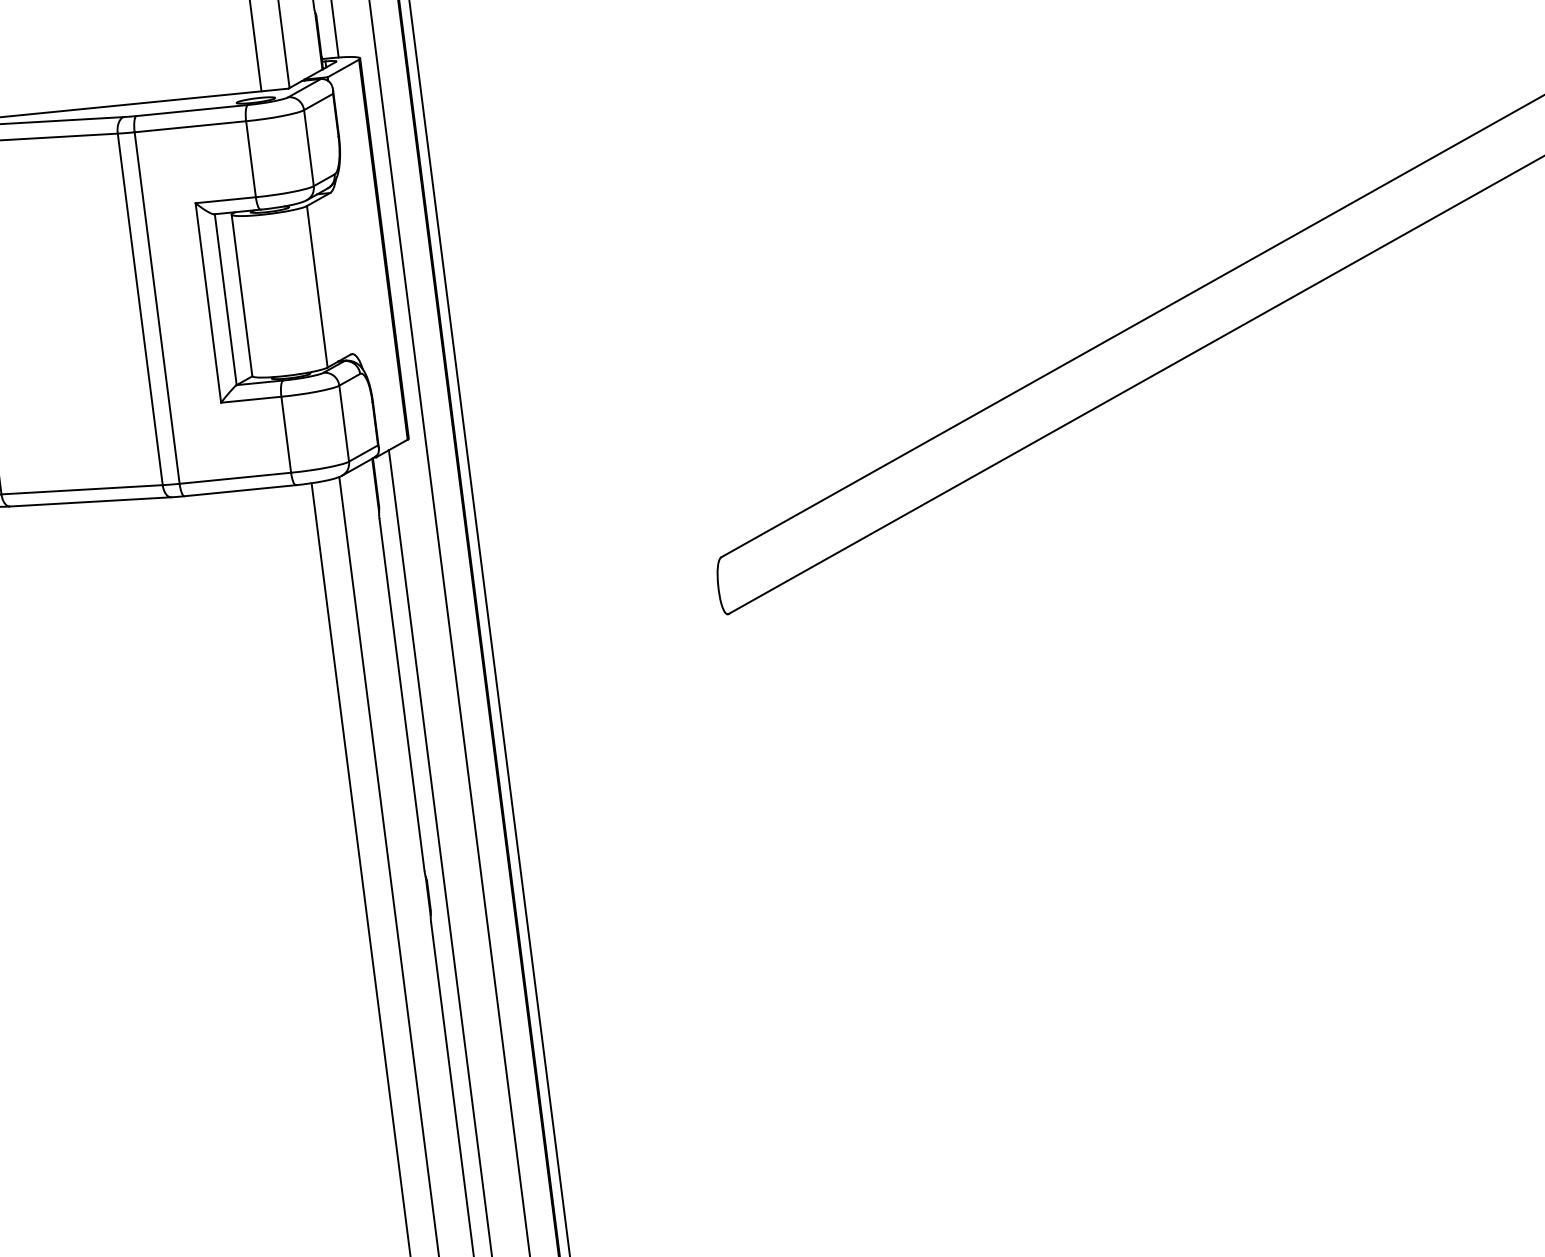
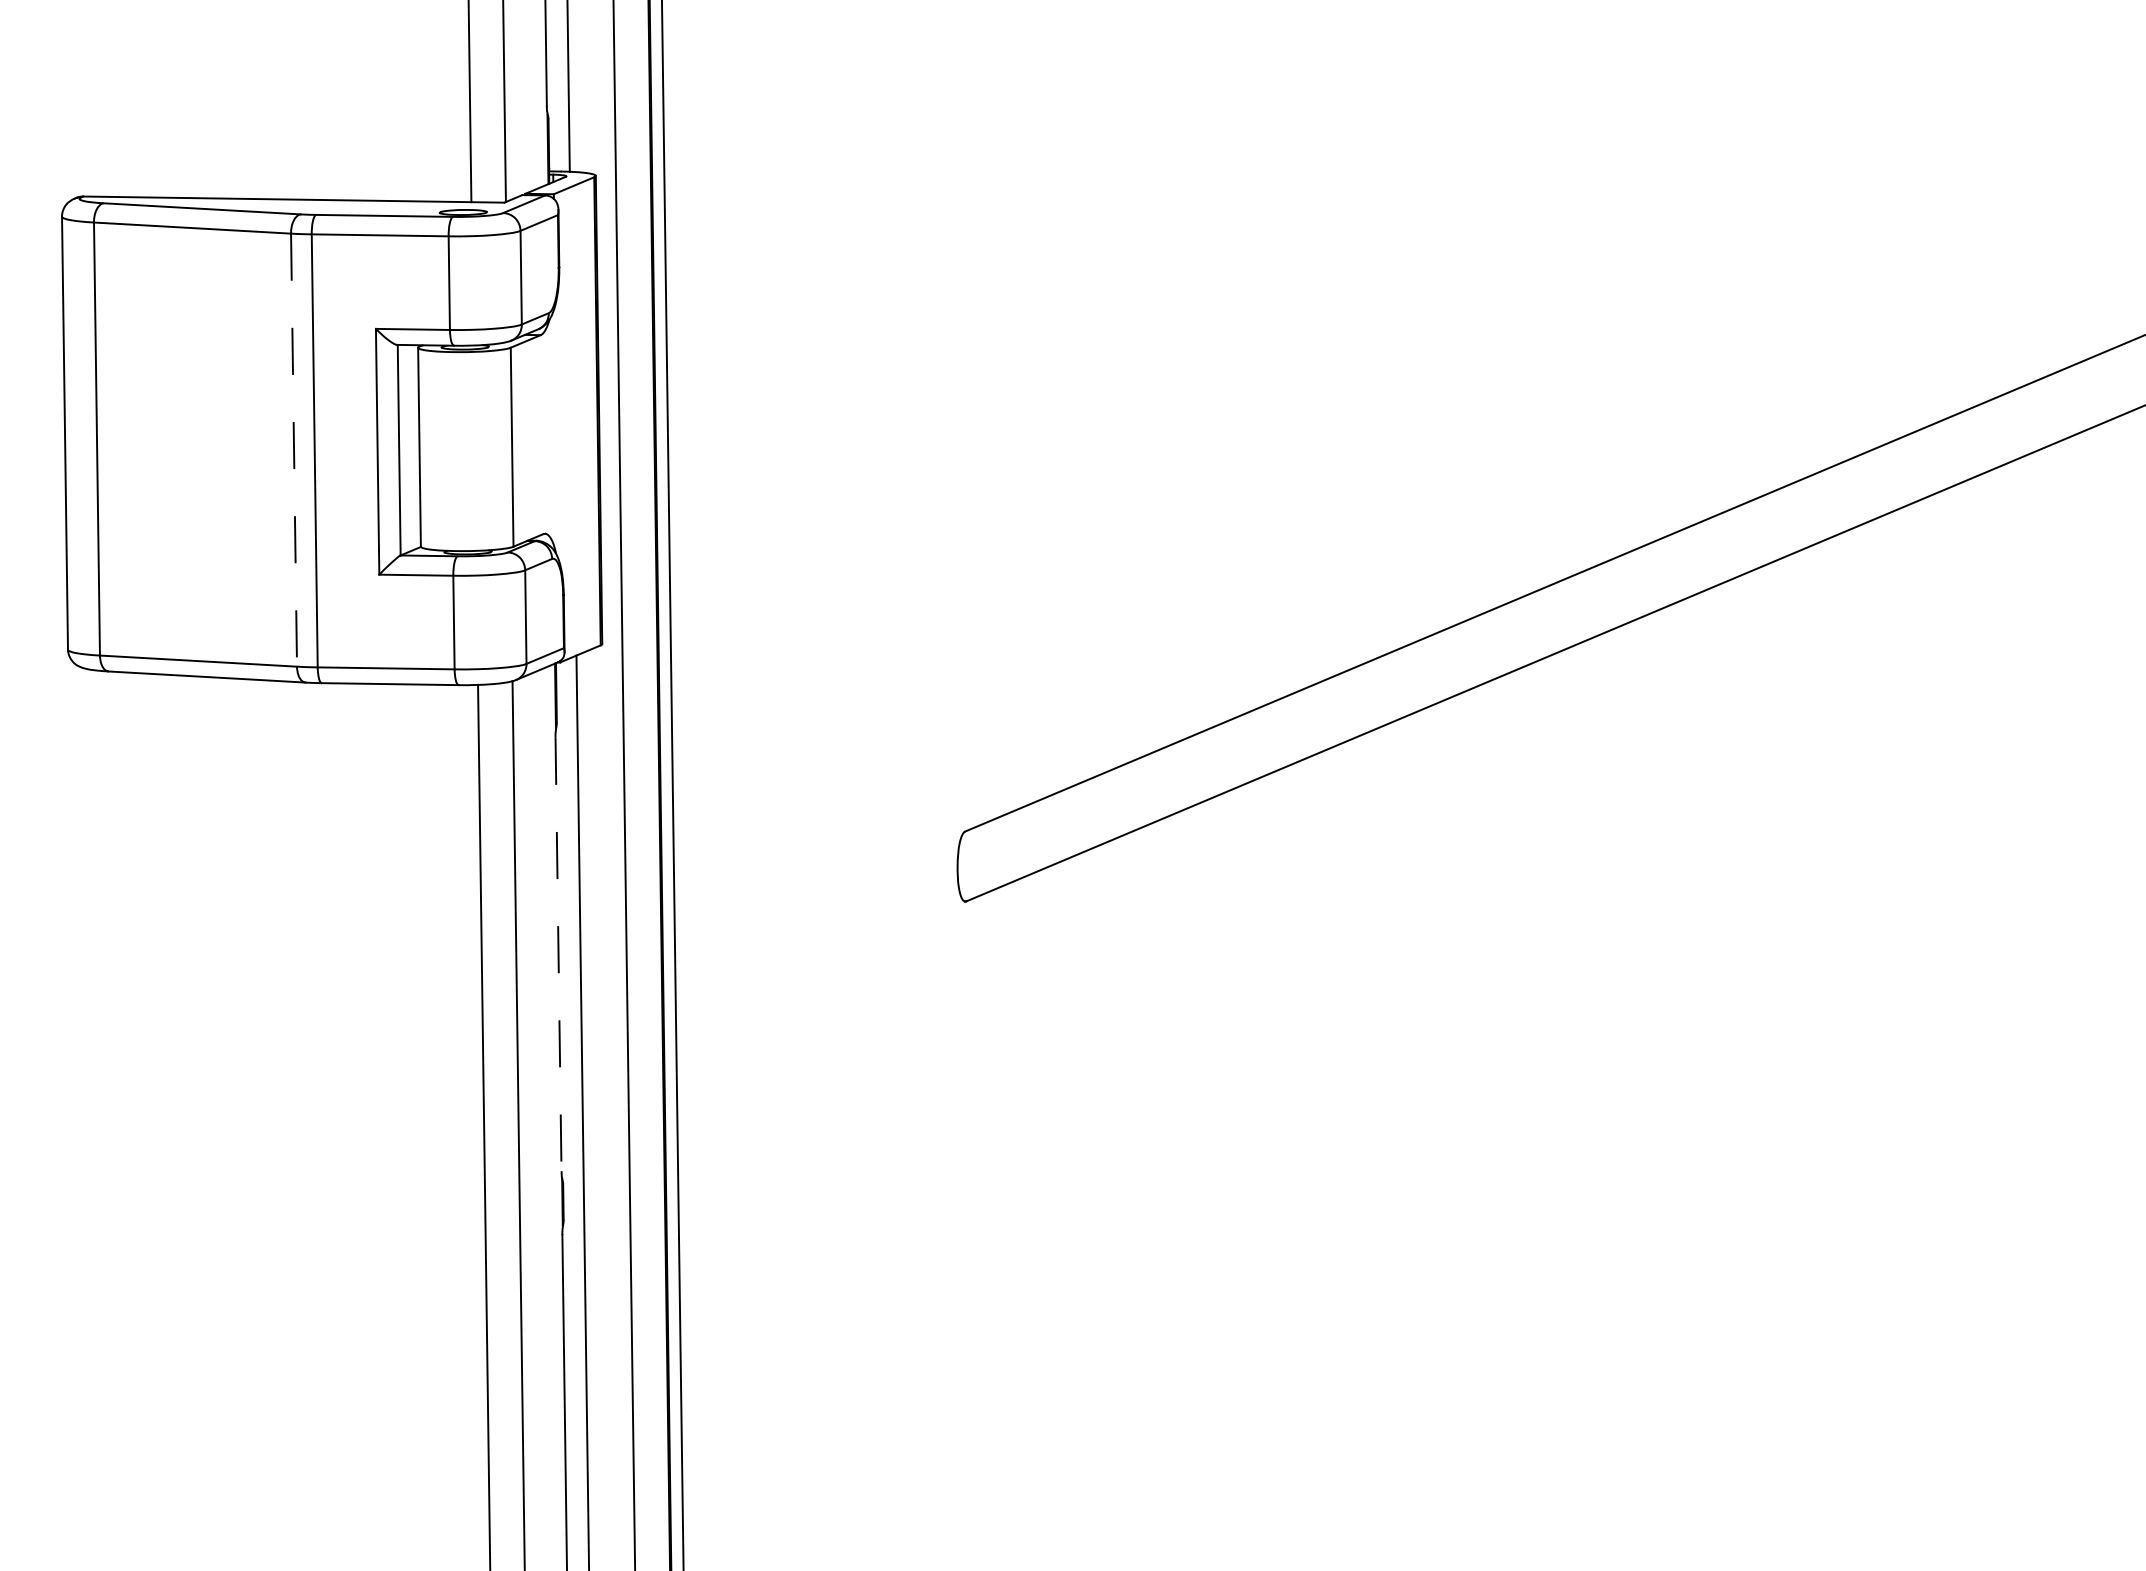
line: (140, 309) -> (294, 450), solid -> dashed
line: (401, 694) -> (558, 954), solid -> dashed

